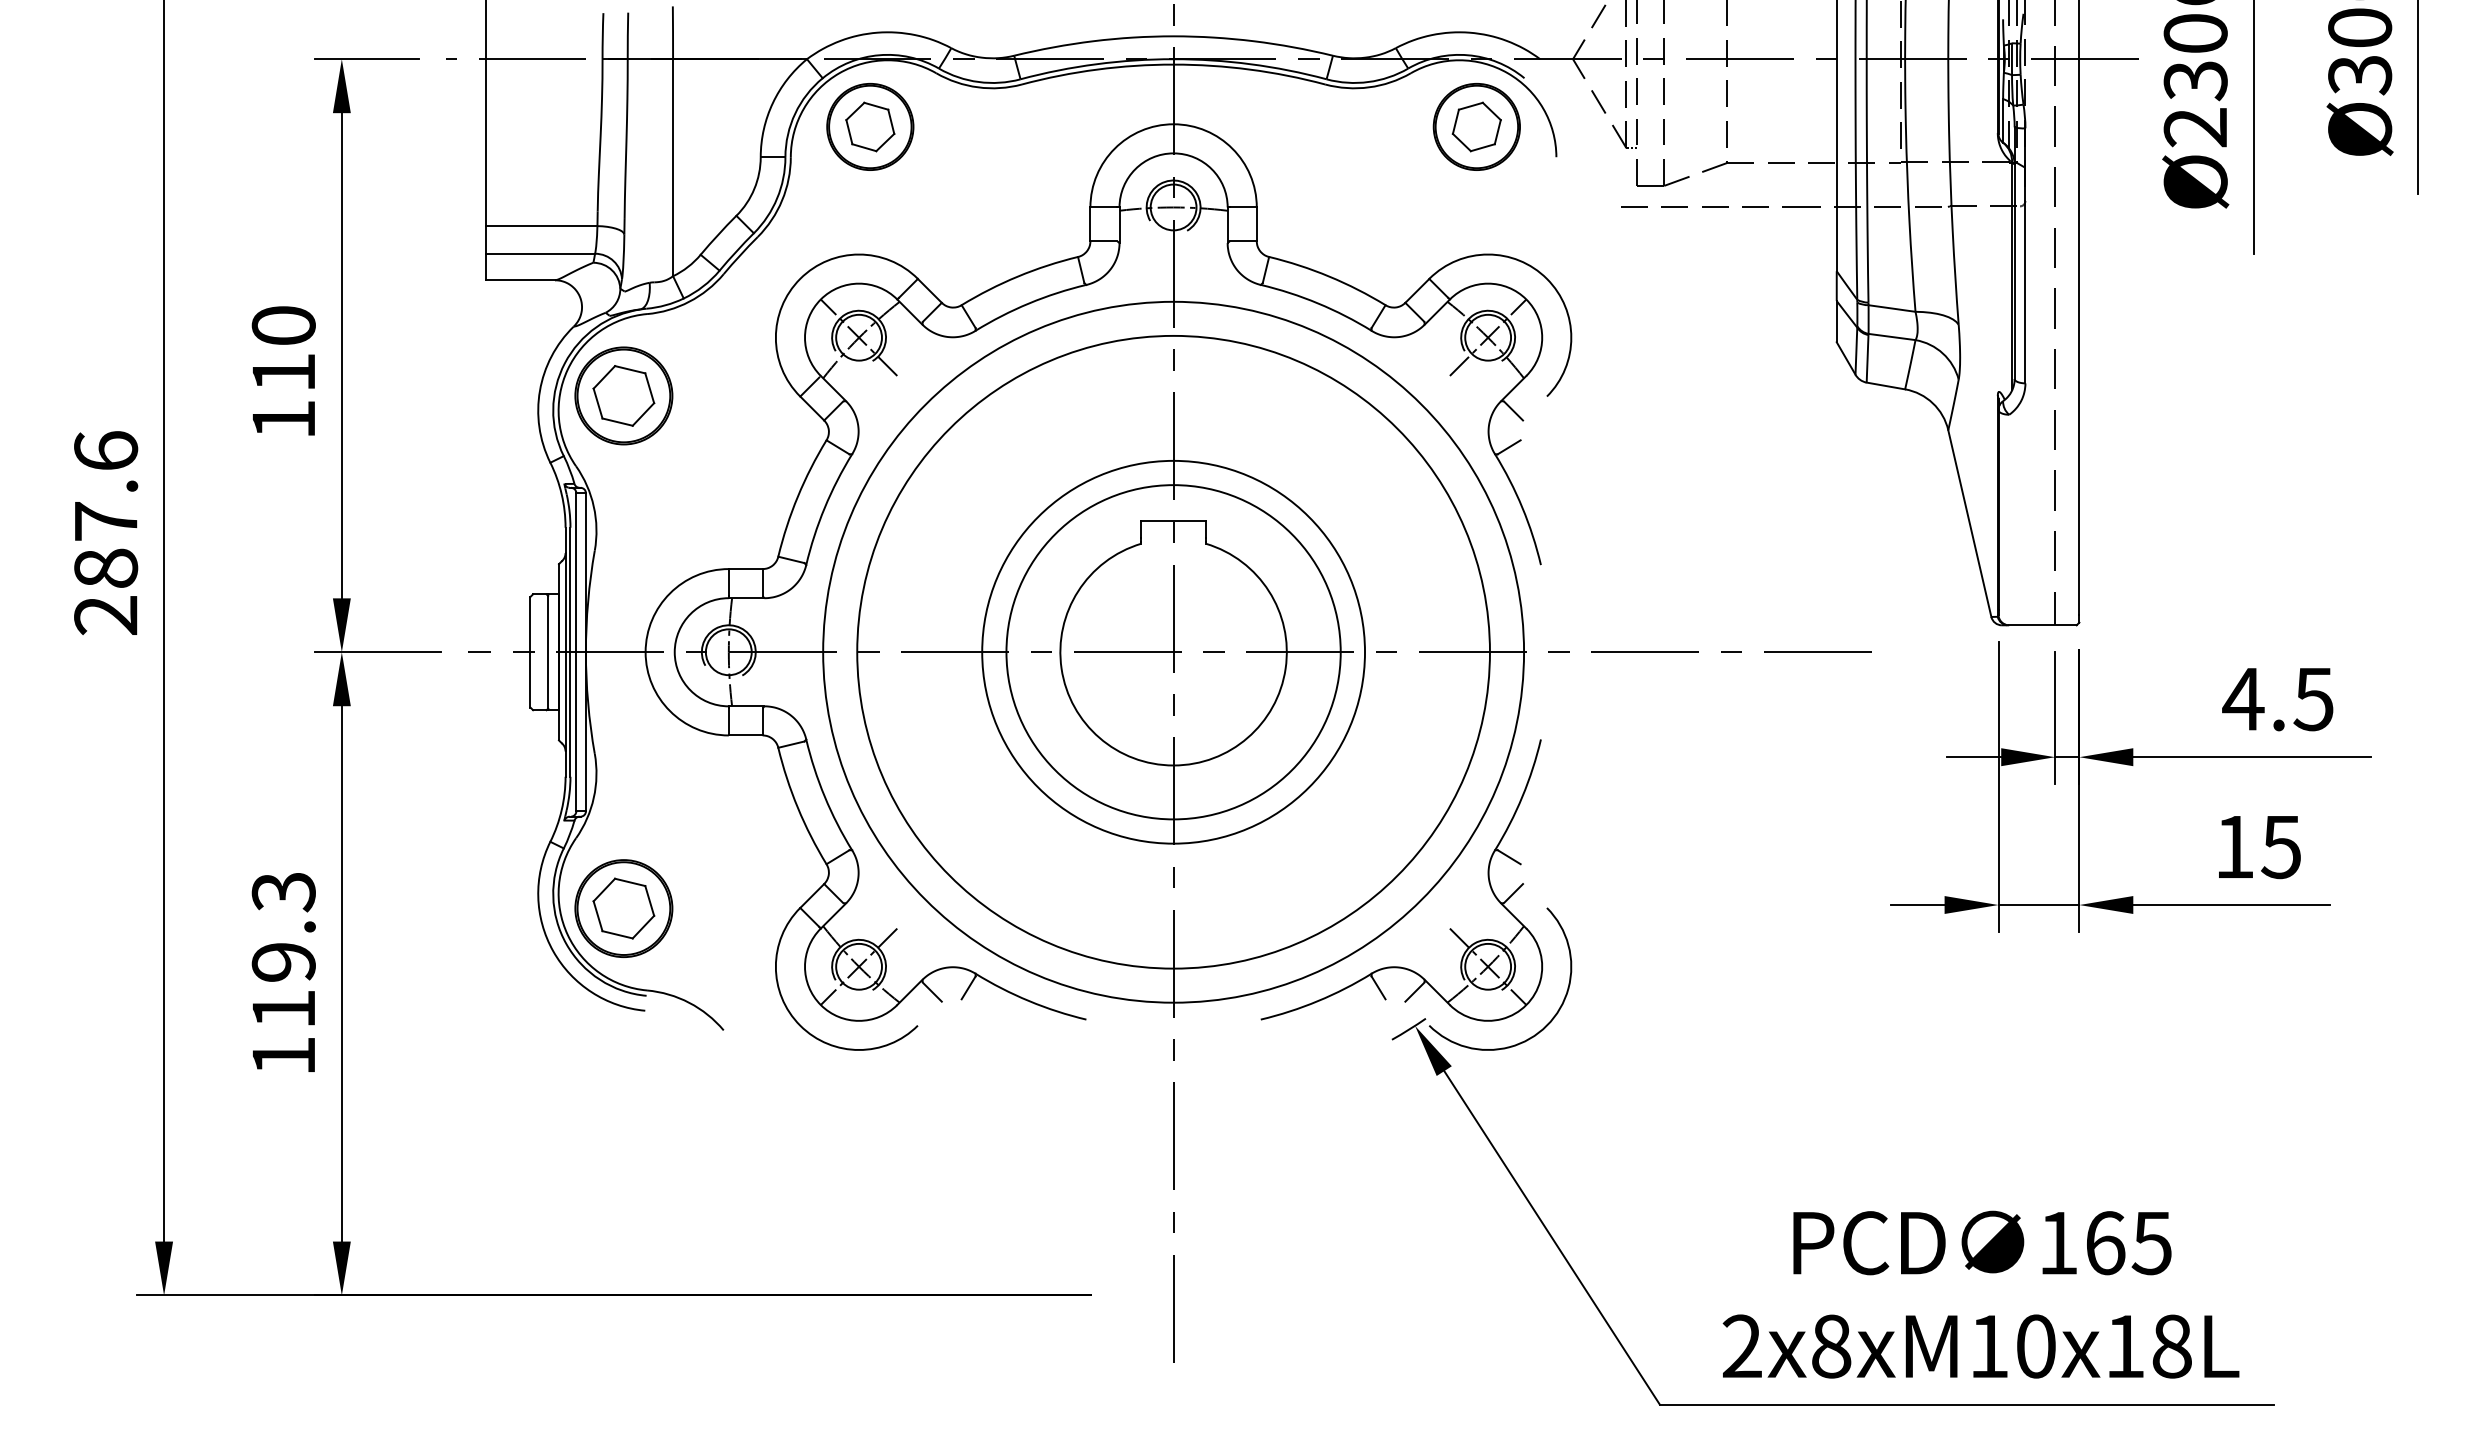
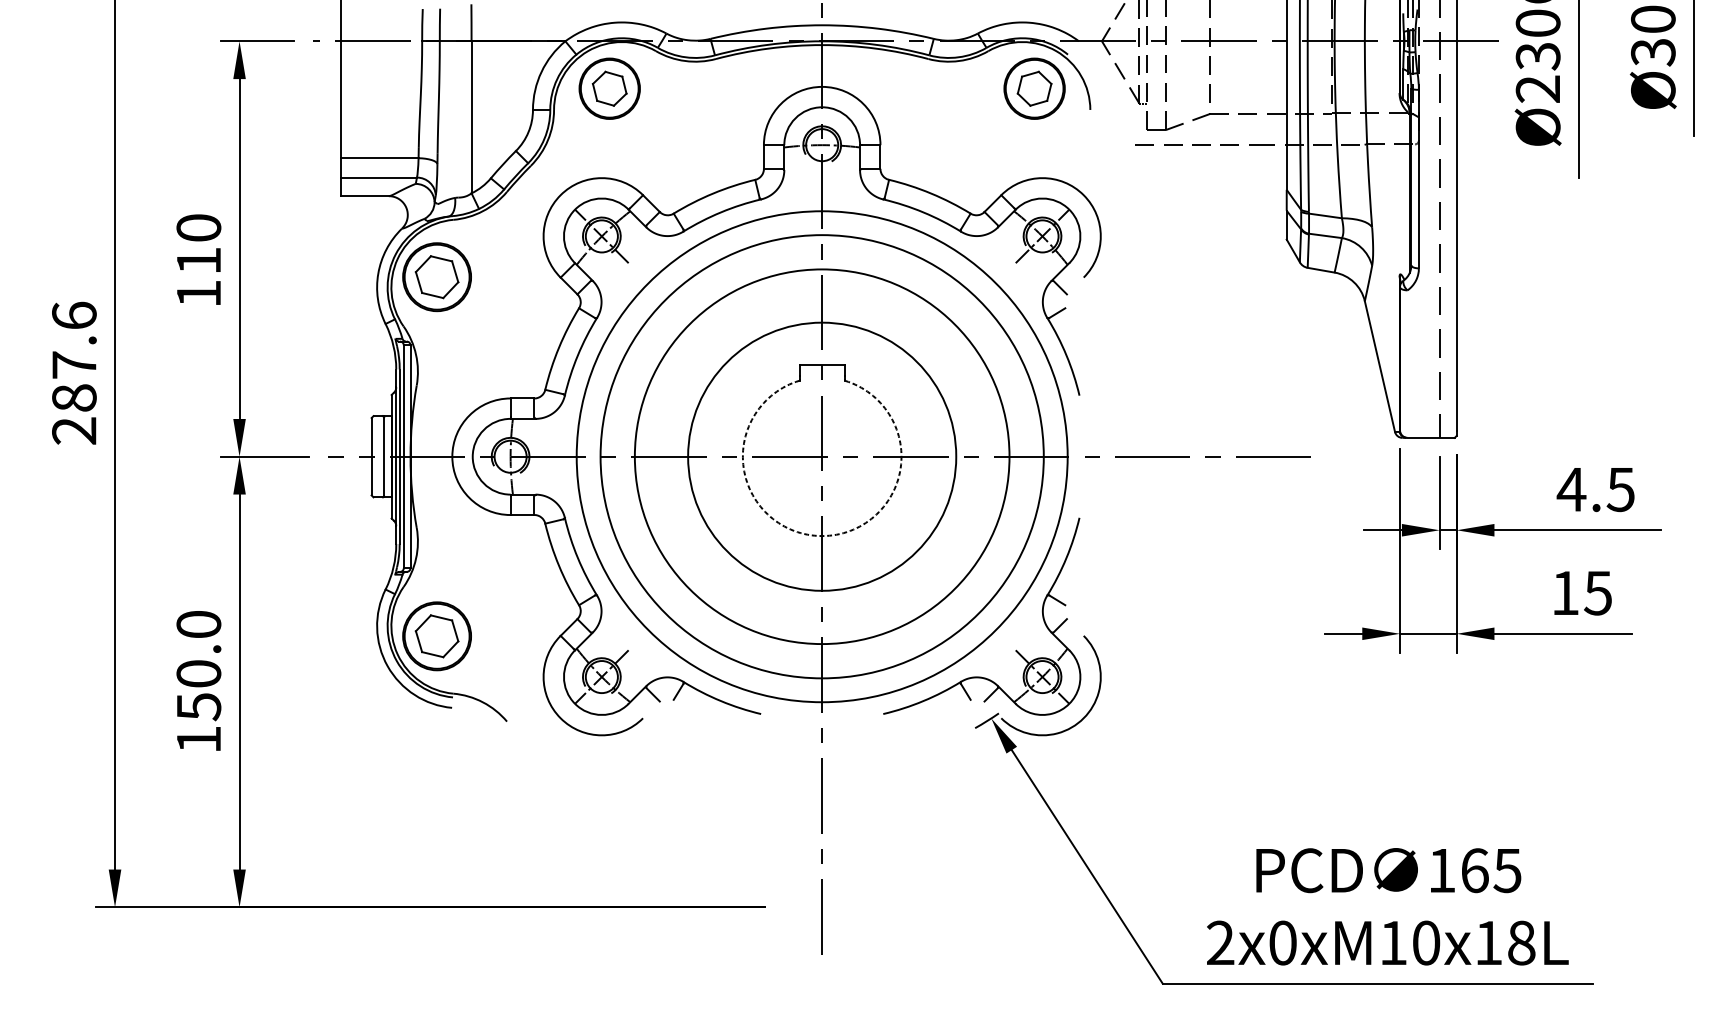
circle: (1173, 652) -> (822, 456), size x1.6
arc: (1173, 765) -> (822, 536), solid -> dashed
text: (283, 951) -> (198, 666), 119.3 -> 150.0
text: (1831, 1346) -> (1283, 943), 2x8xM10x18L -> 2x0xM10x18L

